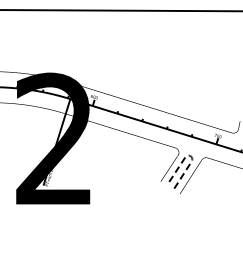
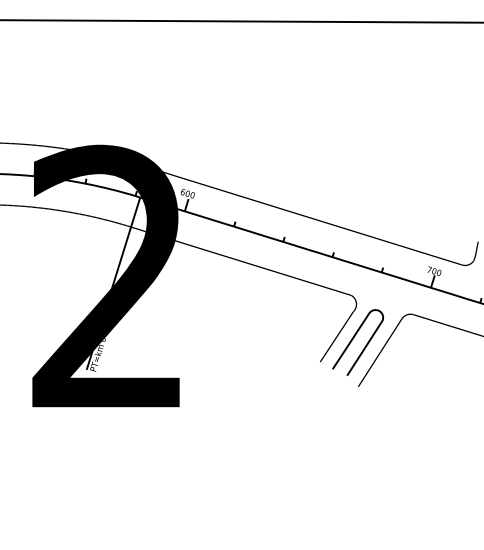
line: (190, 156) -> (379, 311), dashed -> solid

